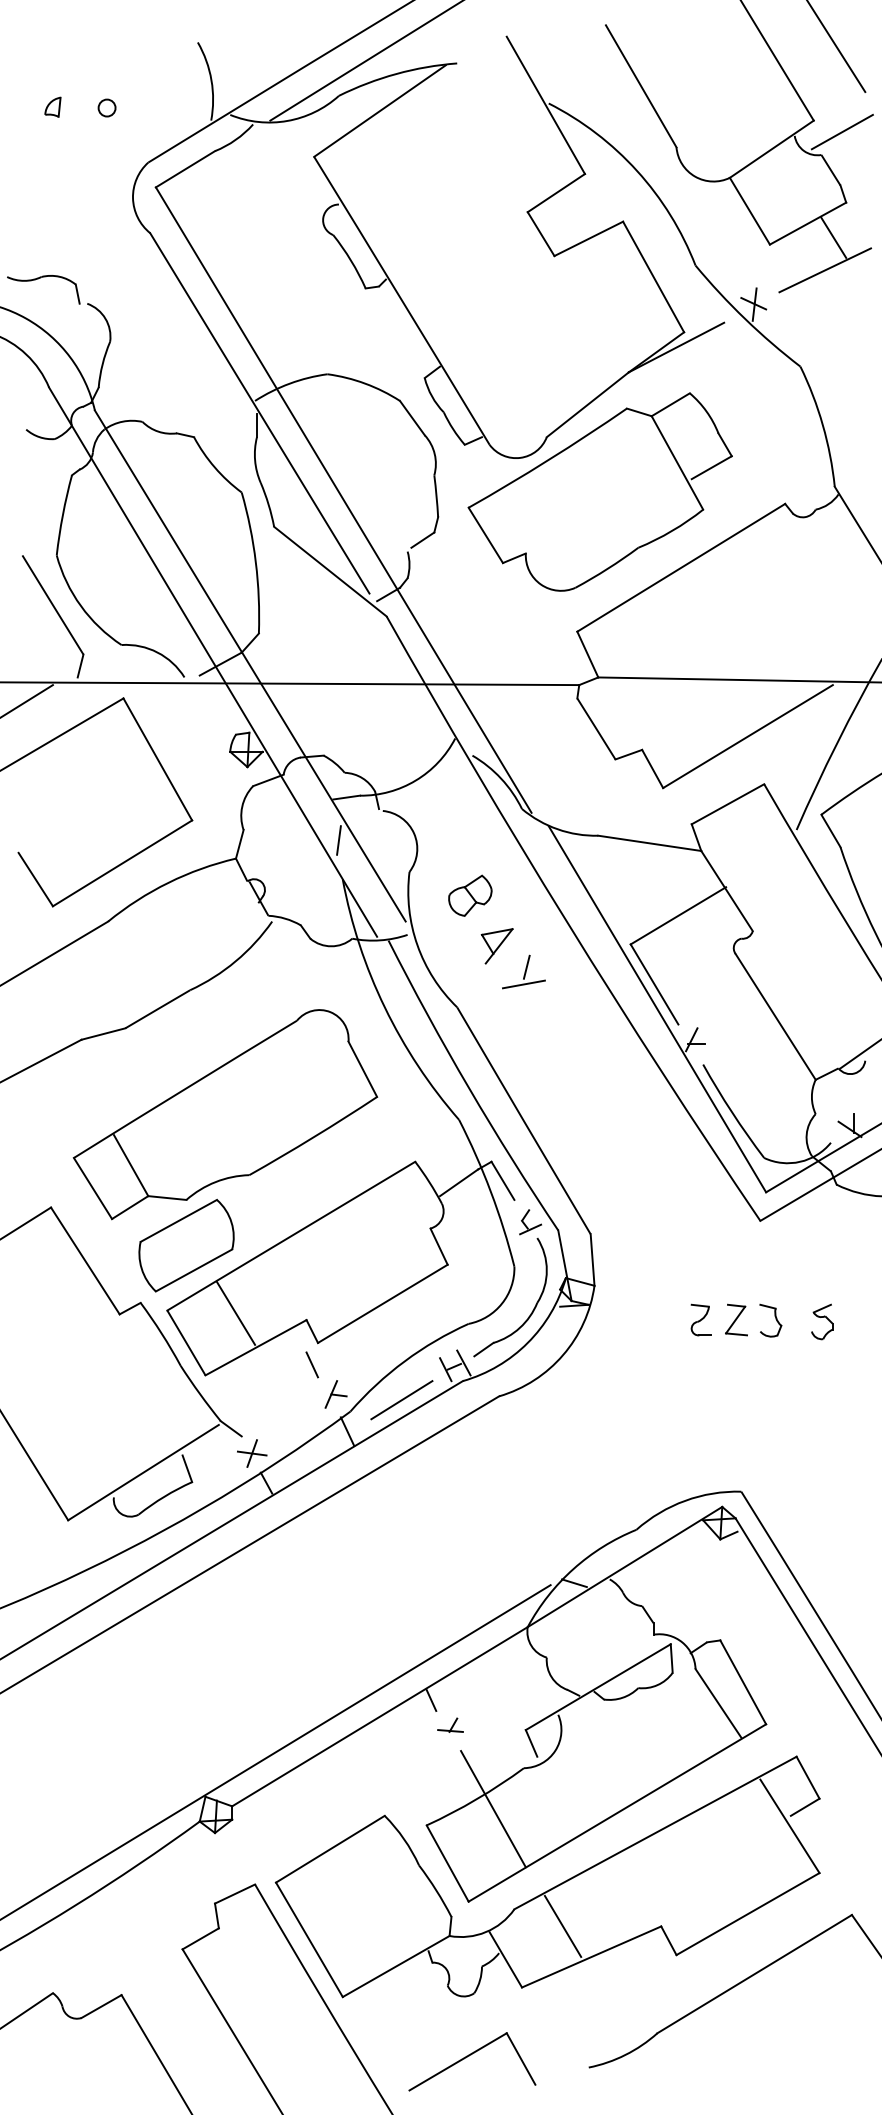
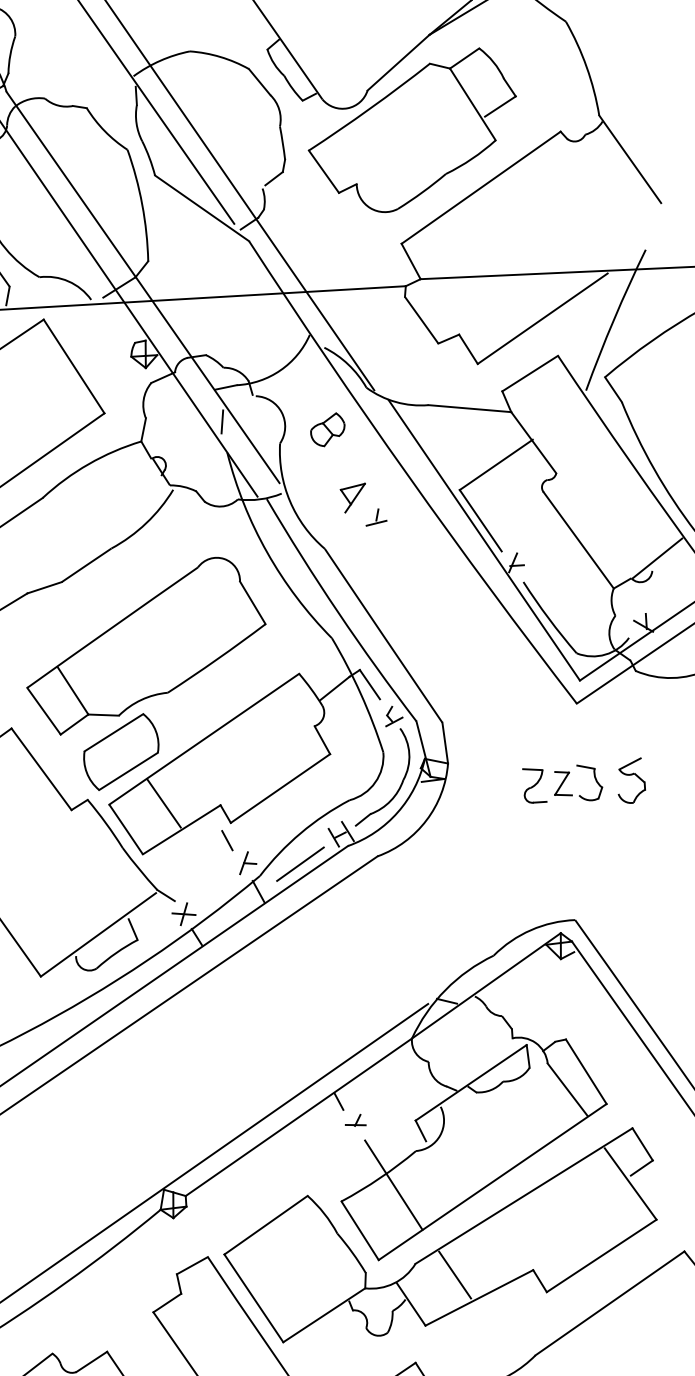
part: (470, 895) -> (327, 429), moved
part: (523, 971) -> (375, 516), size x0.6
part: (700, 1319) -> (534, 785), size x1.4
part: (770, 1320) -> (589, 782), size x1.4
part: (822, 1321) -> (631, 780), size x1.6

